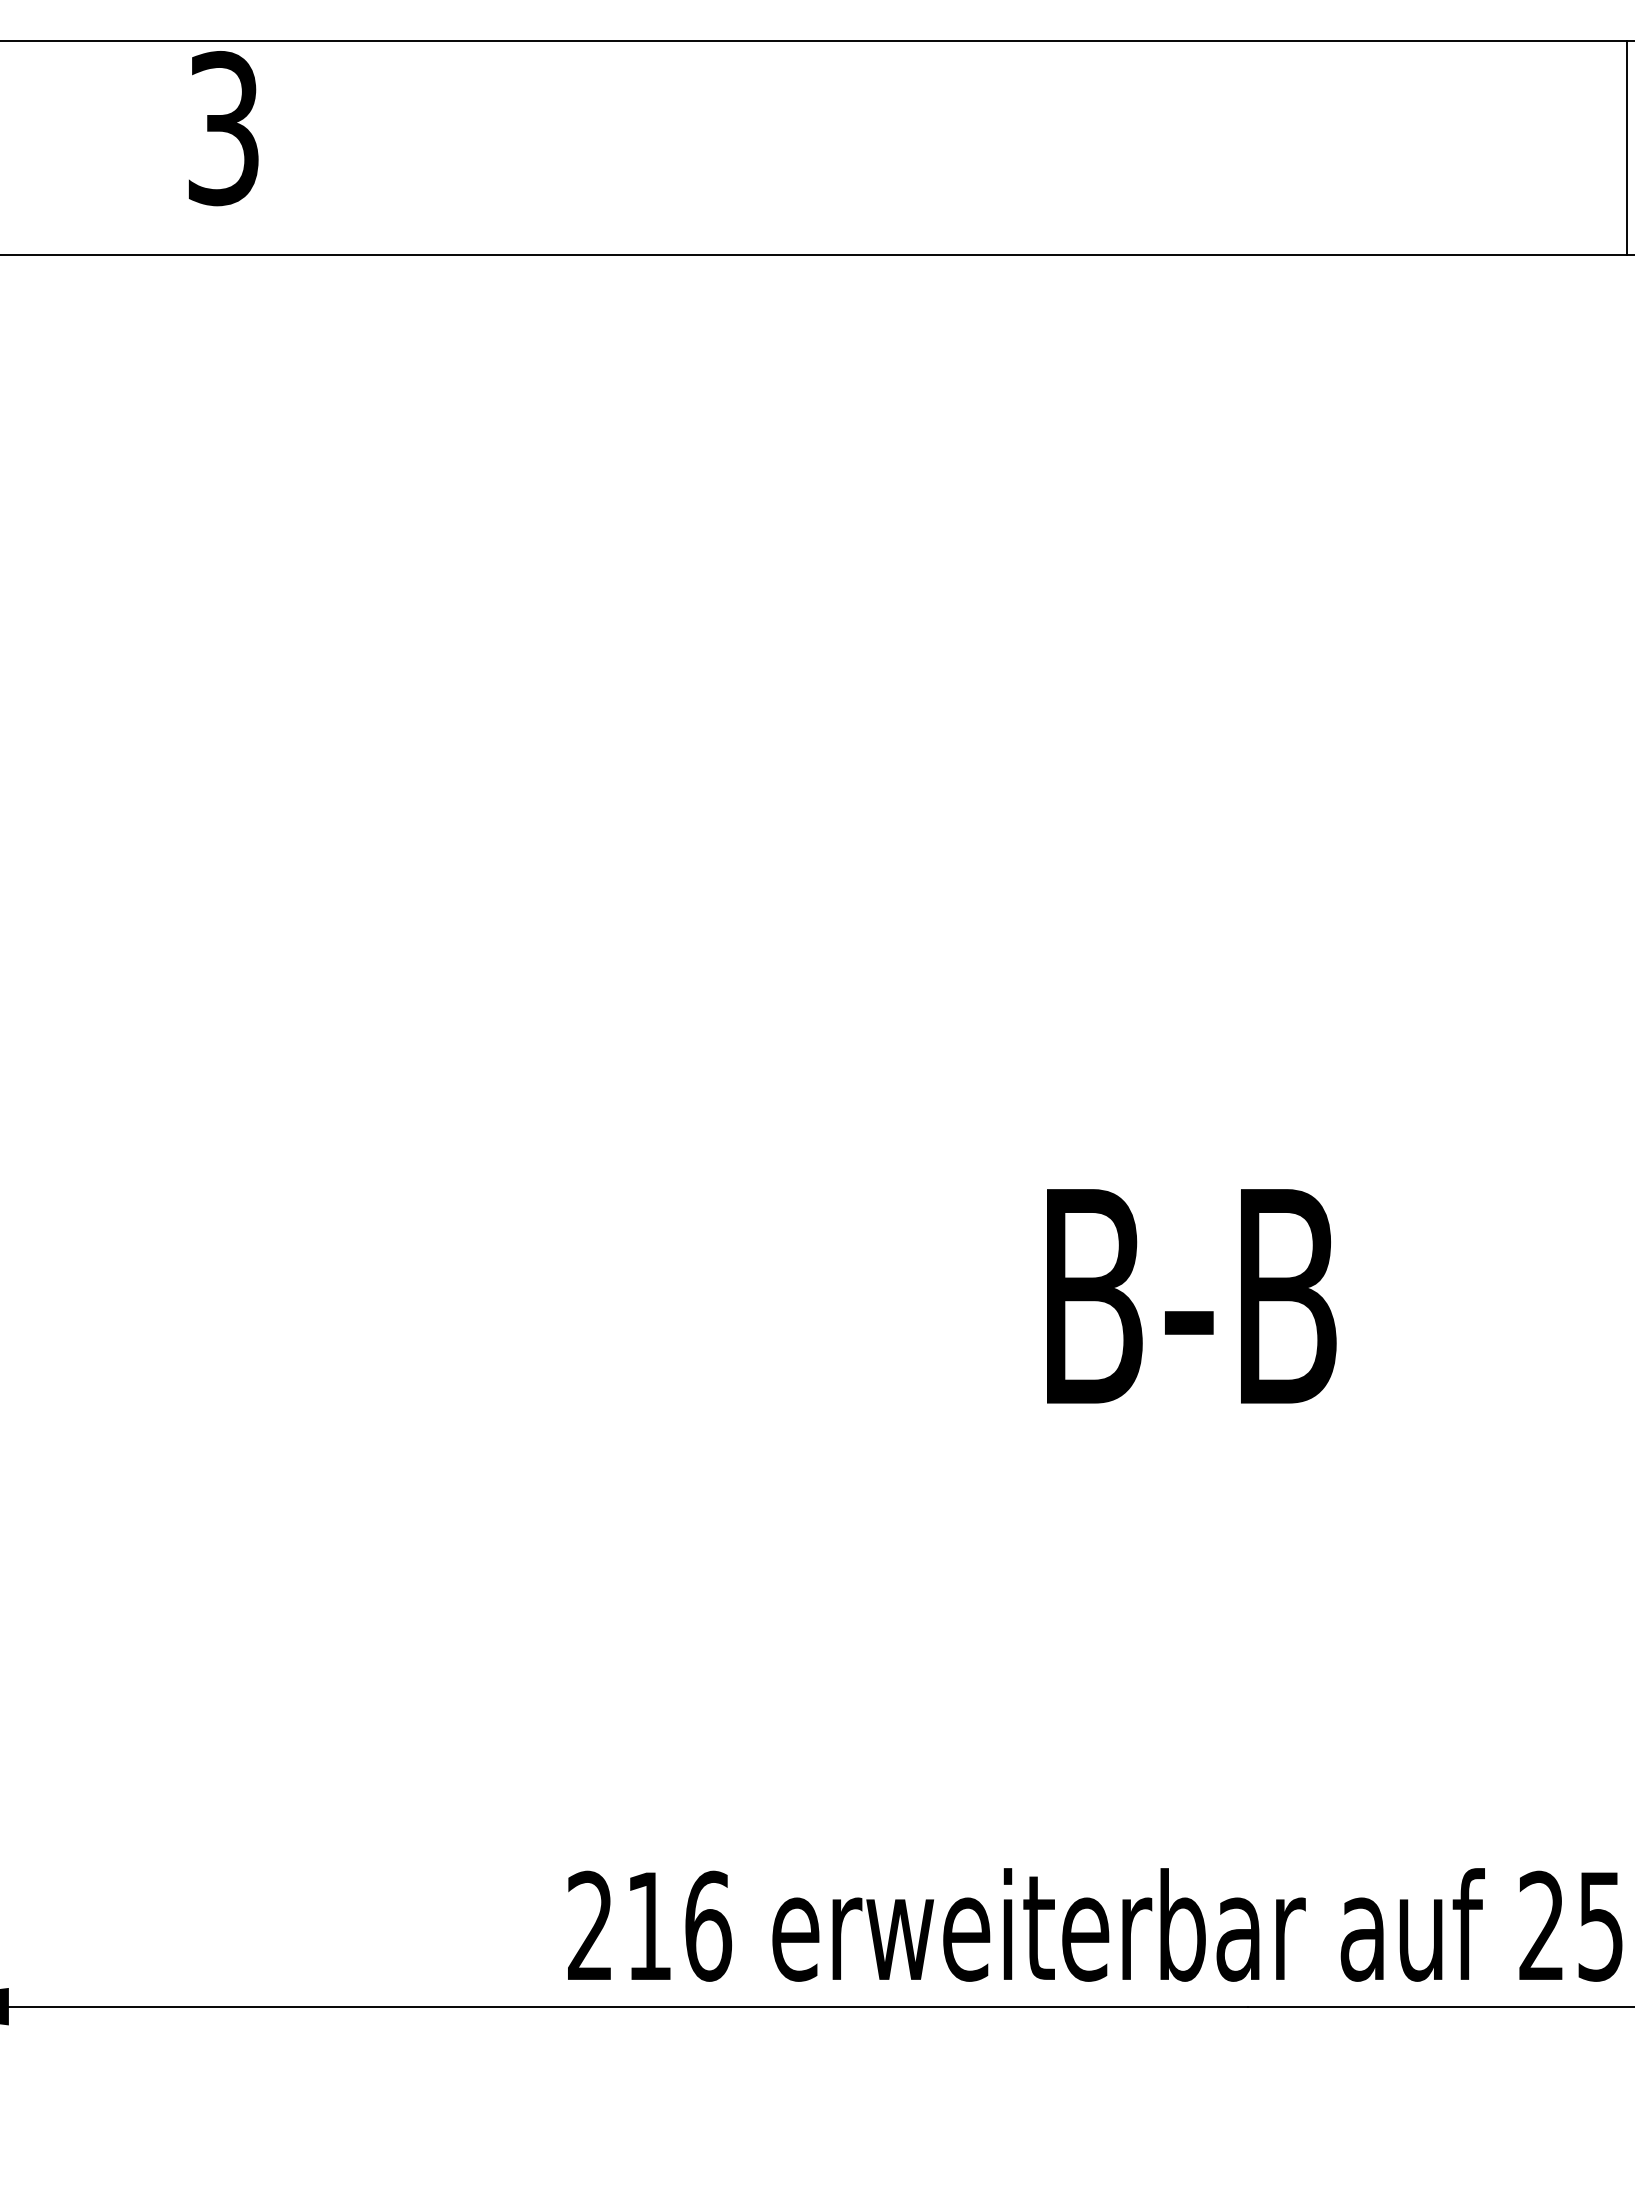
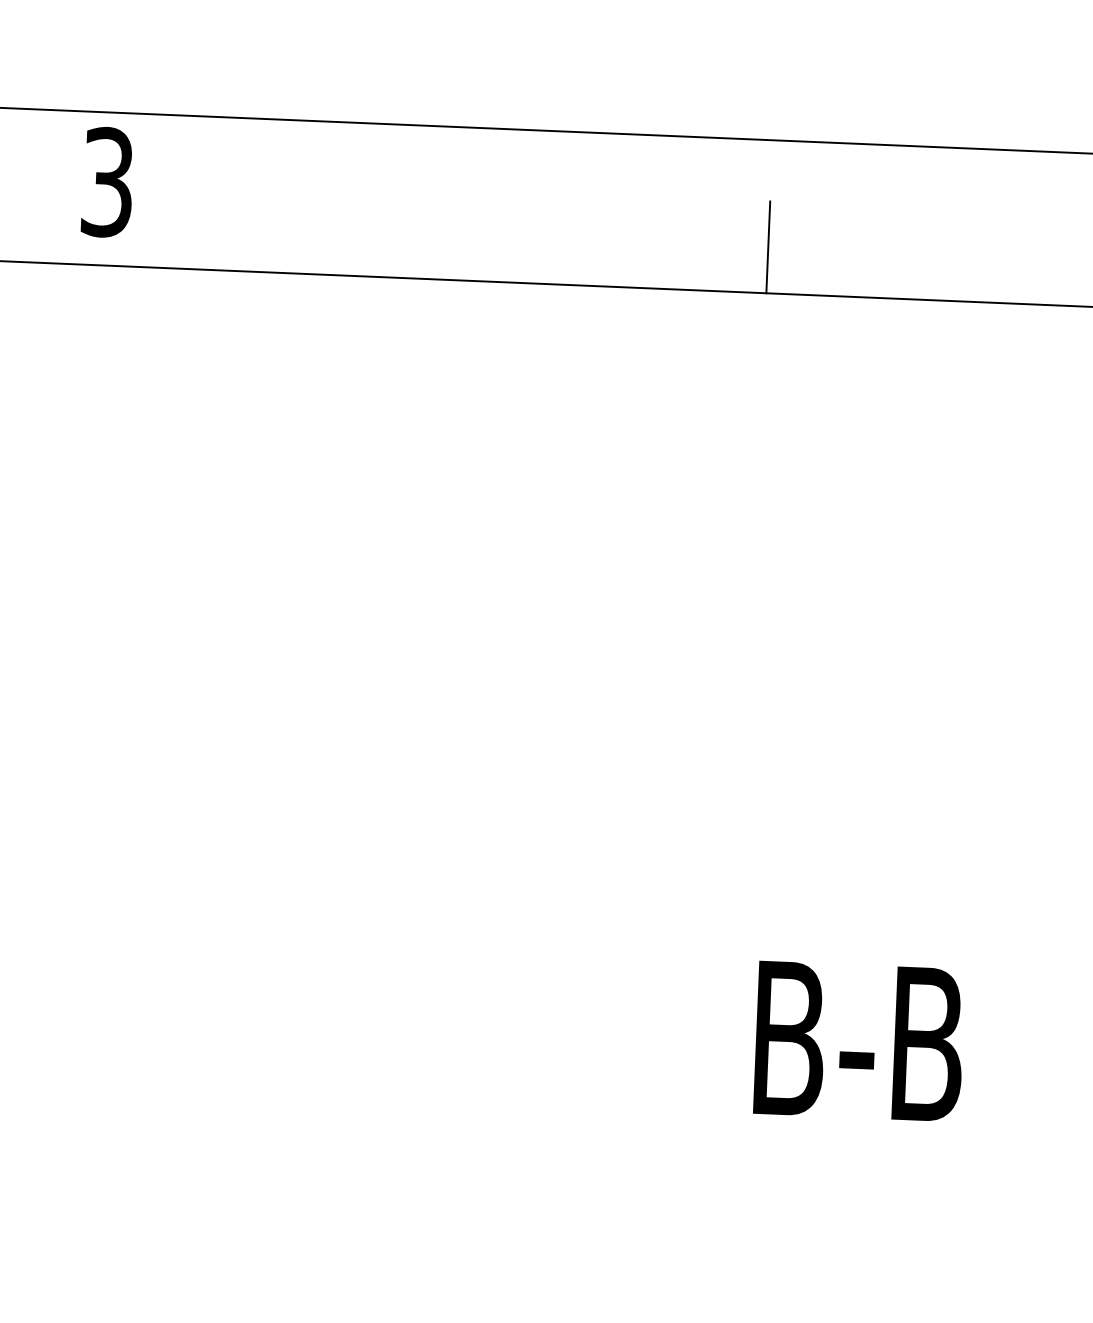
text: (223, 128) -> (107, 182), moved
line: (1017, 190) -> (768, 247), added

